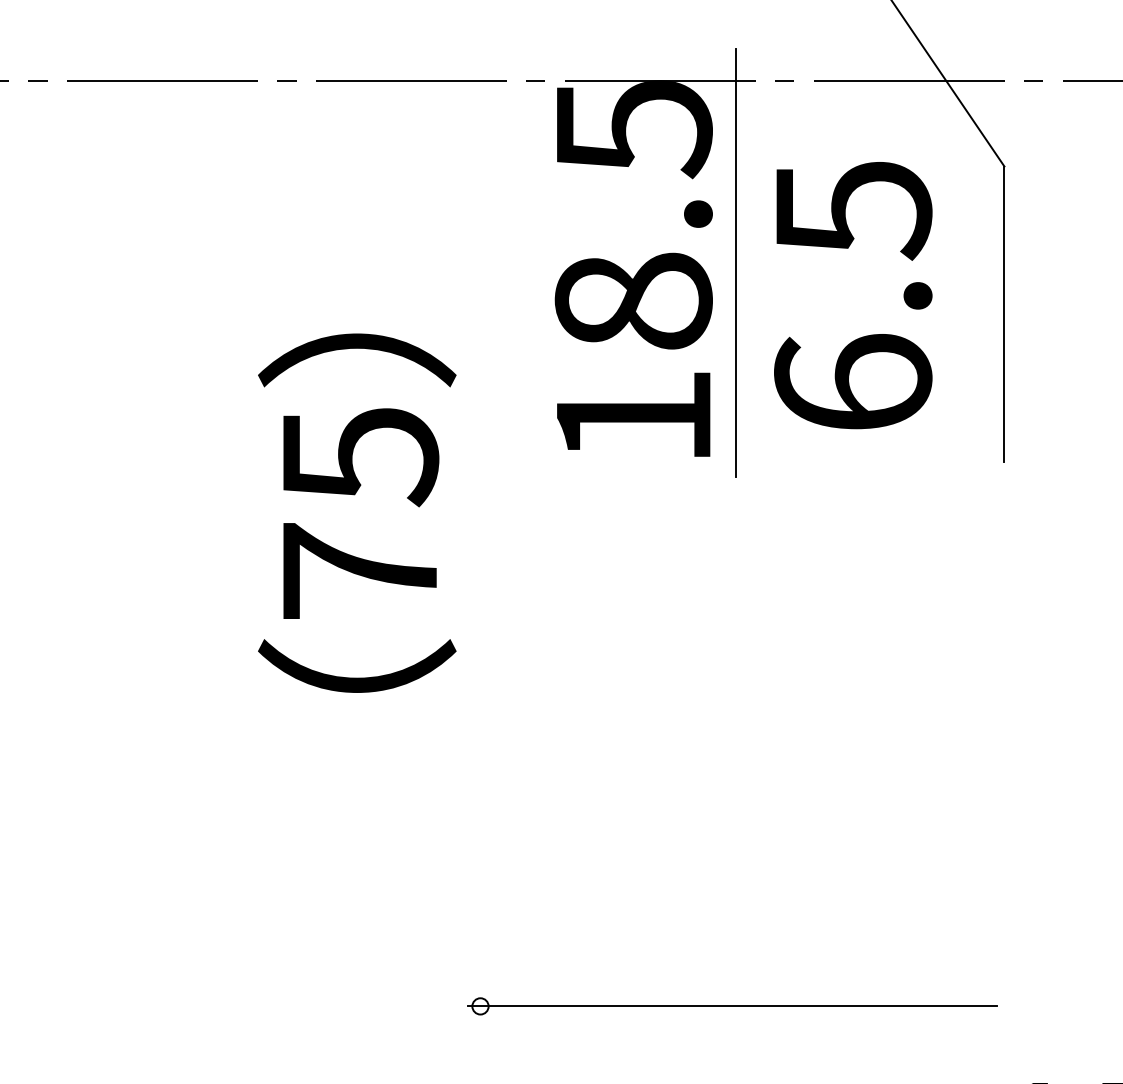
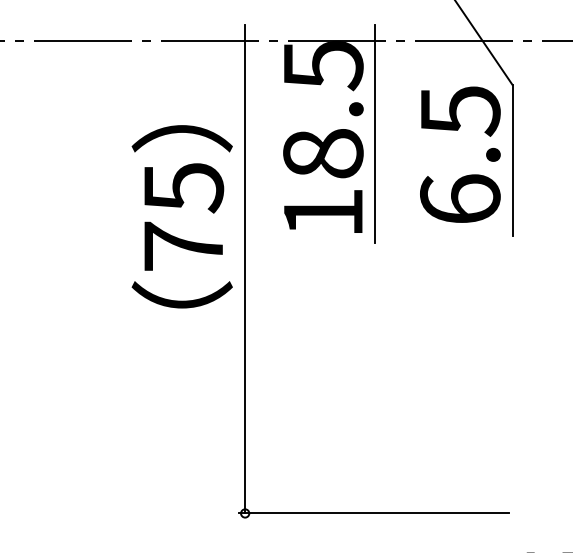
text: (853, 295) -> (460, 154), moved
text: (355, 512) -> (181, 216), moved
line: (481, 526) -> (245, 268), added

